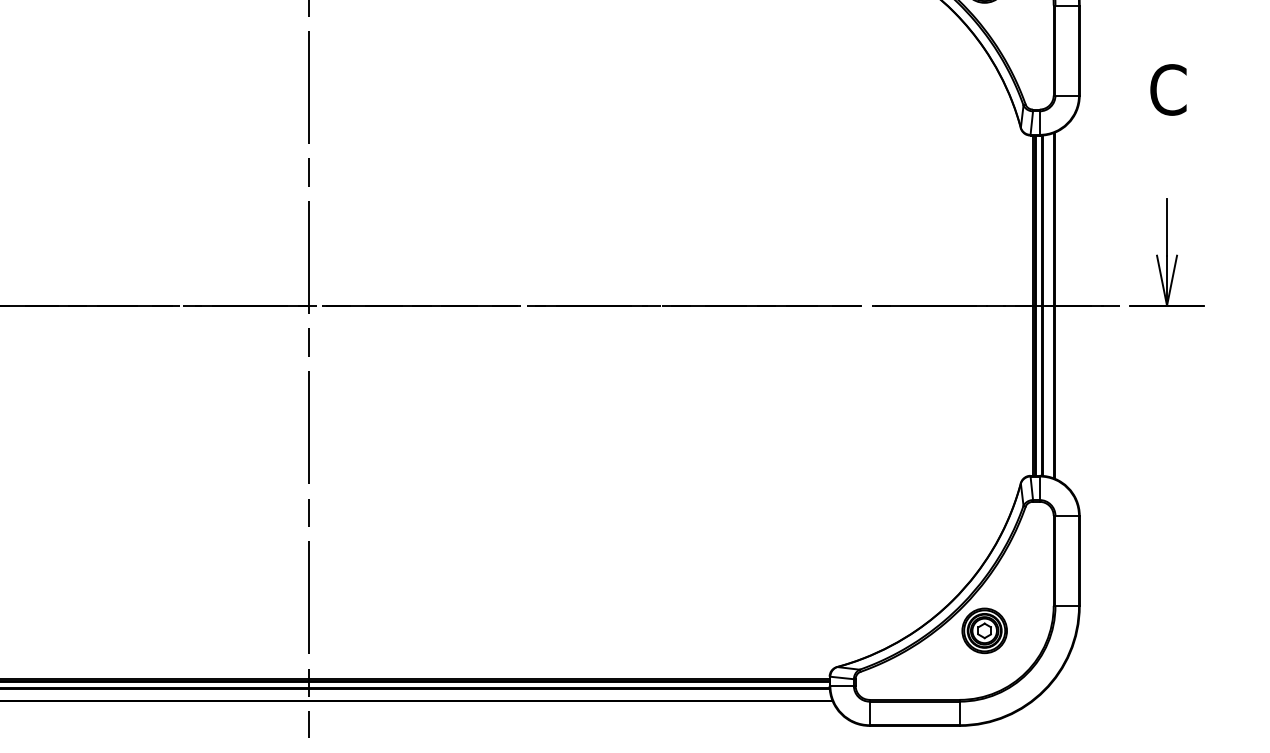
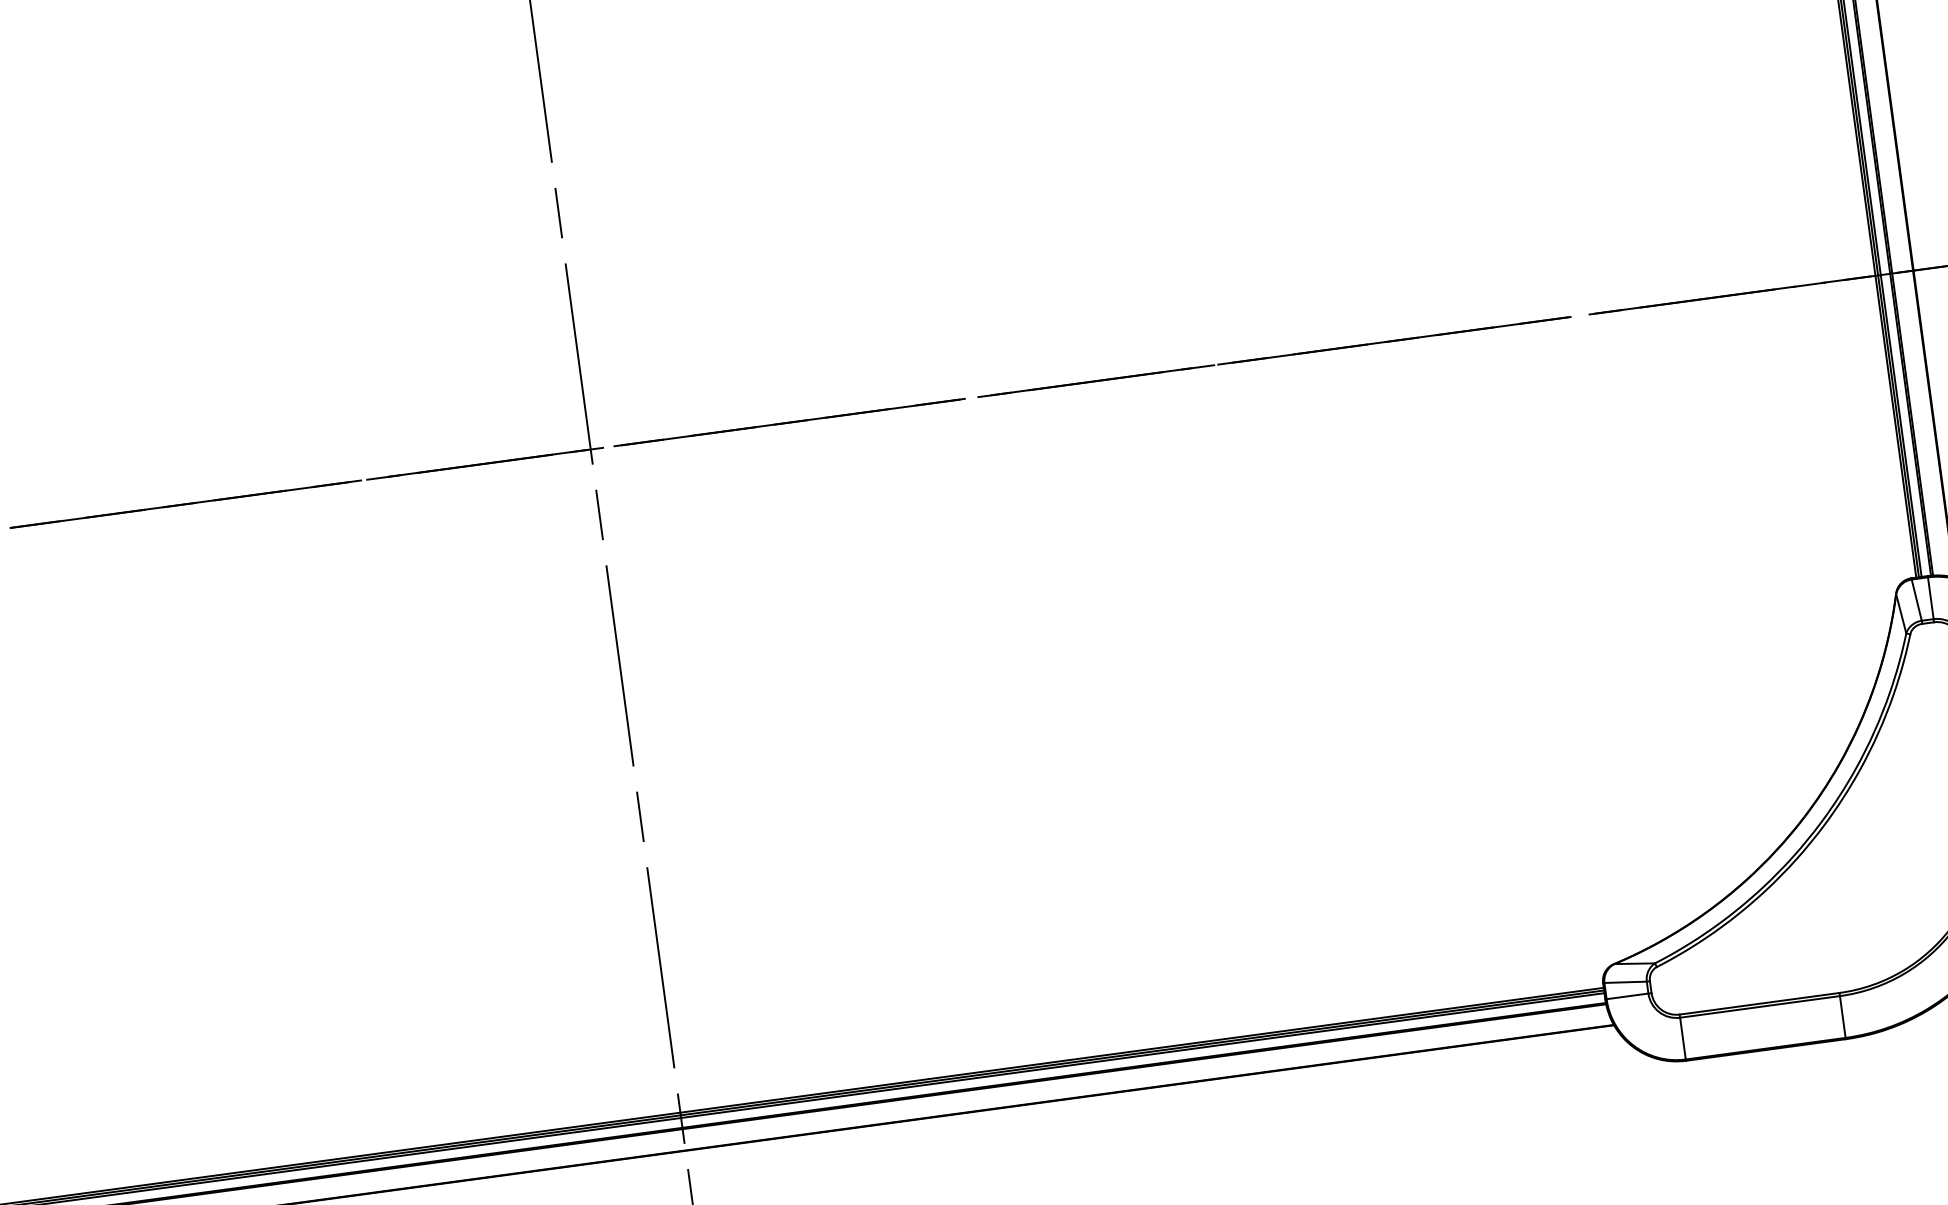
part: (984, 630) -> (1866, 863), removed

